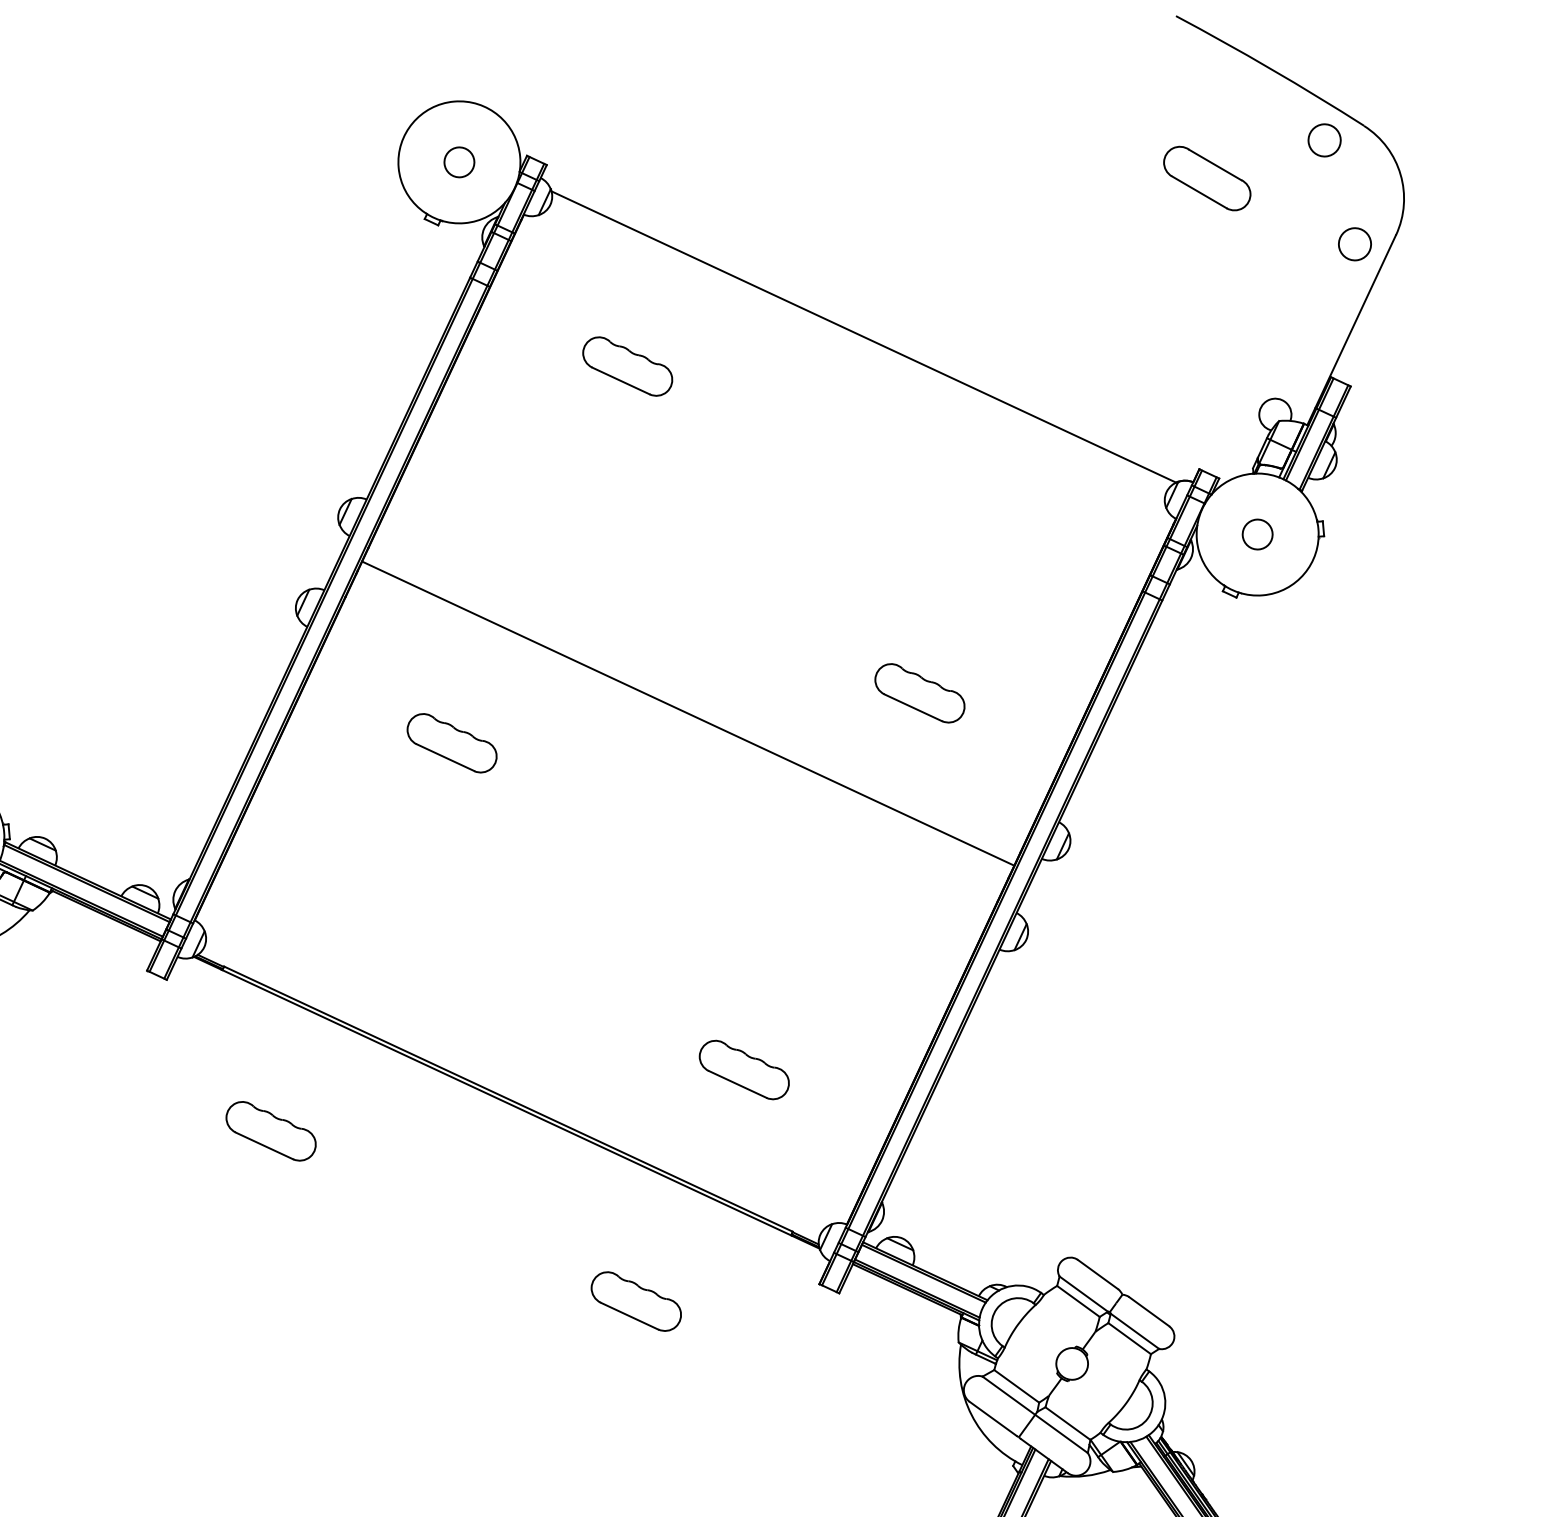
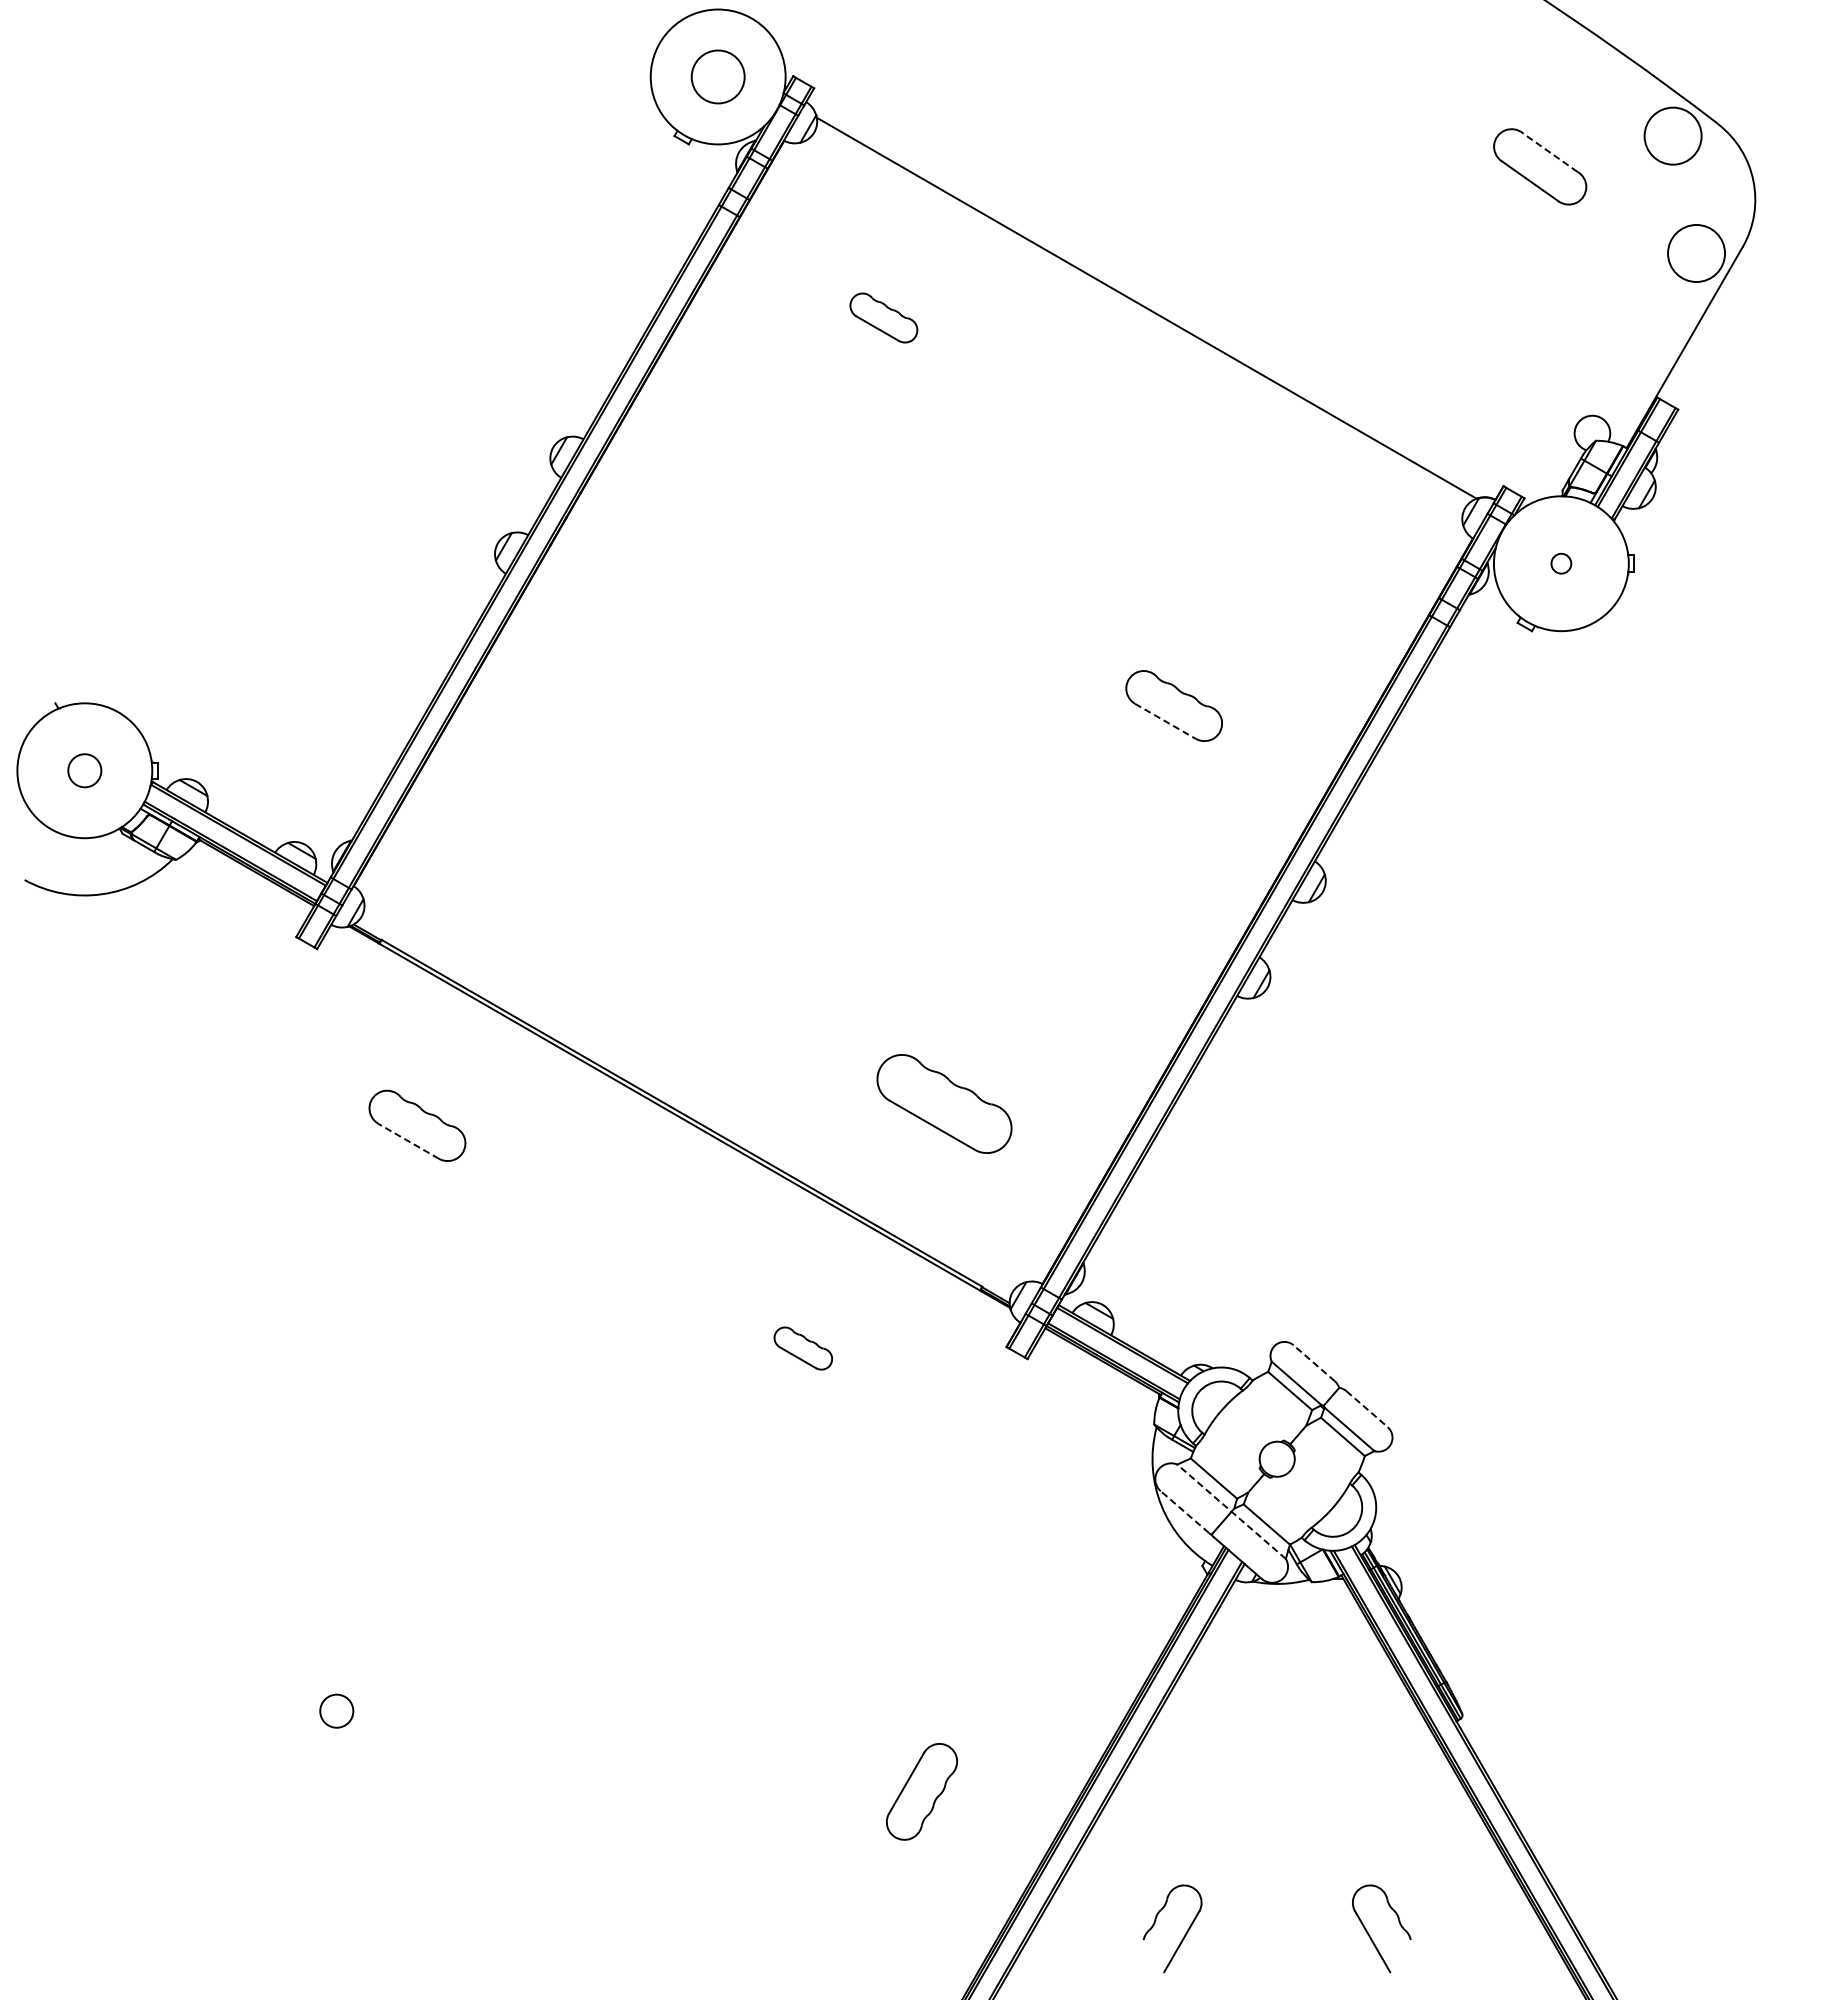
circle: (1324, 139) -> (1672, 135), size x1.6
circle: (458, 162) -> (717, 76), size x1.6
line: (1214, 164) -> (1549, 152), solid -> dashed
circle: (1354, 244) -> (1696, 253), size x1.6
part: (627, 366) -> (883, 317), size x0.7
circle: (1256, 534) -> (1560, 563), size x0.6
line: (913, 707) -> (1165, 721), solid -> dashed
line: (687, 713) -> (916, 705), removed
part: (451, 742) -> (653, 715), removed
part: (744, 1069) -> (944, 1103), size x1.4
line: (264, 1146) -> (408, 1141), solid -> dashed
line: (1097, 1273) -> (1313, 1362), solid -> dashed
part: (636, 1301) -> (803, 1348), size x0.6
line: (1149, 1311) -> (1367, 1409), solid -> dashed
line: (1035, 1414) -> (1231, 1511), solid -> dashed
line: (992, 1419) -> (1184, 1512), solid -> dashed

